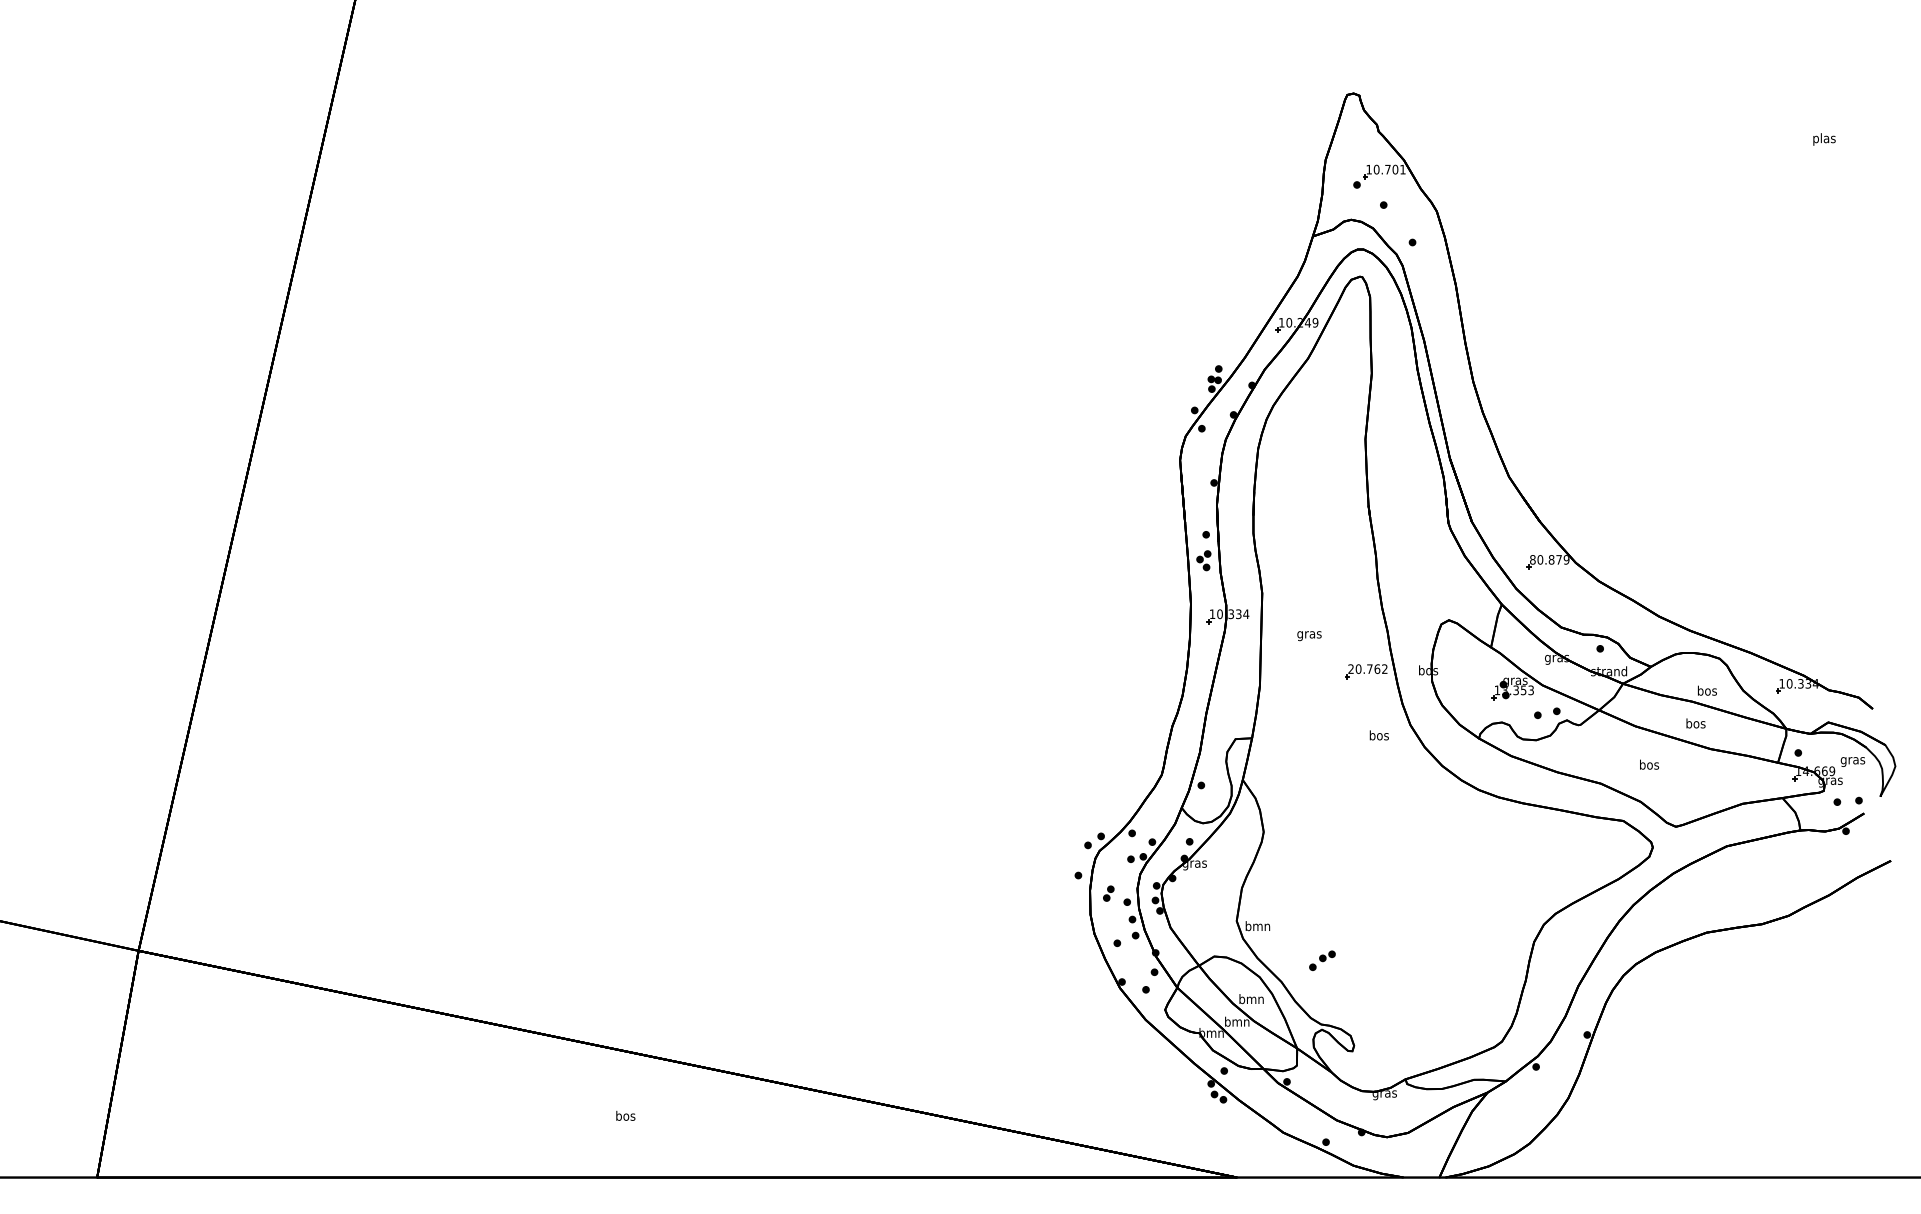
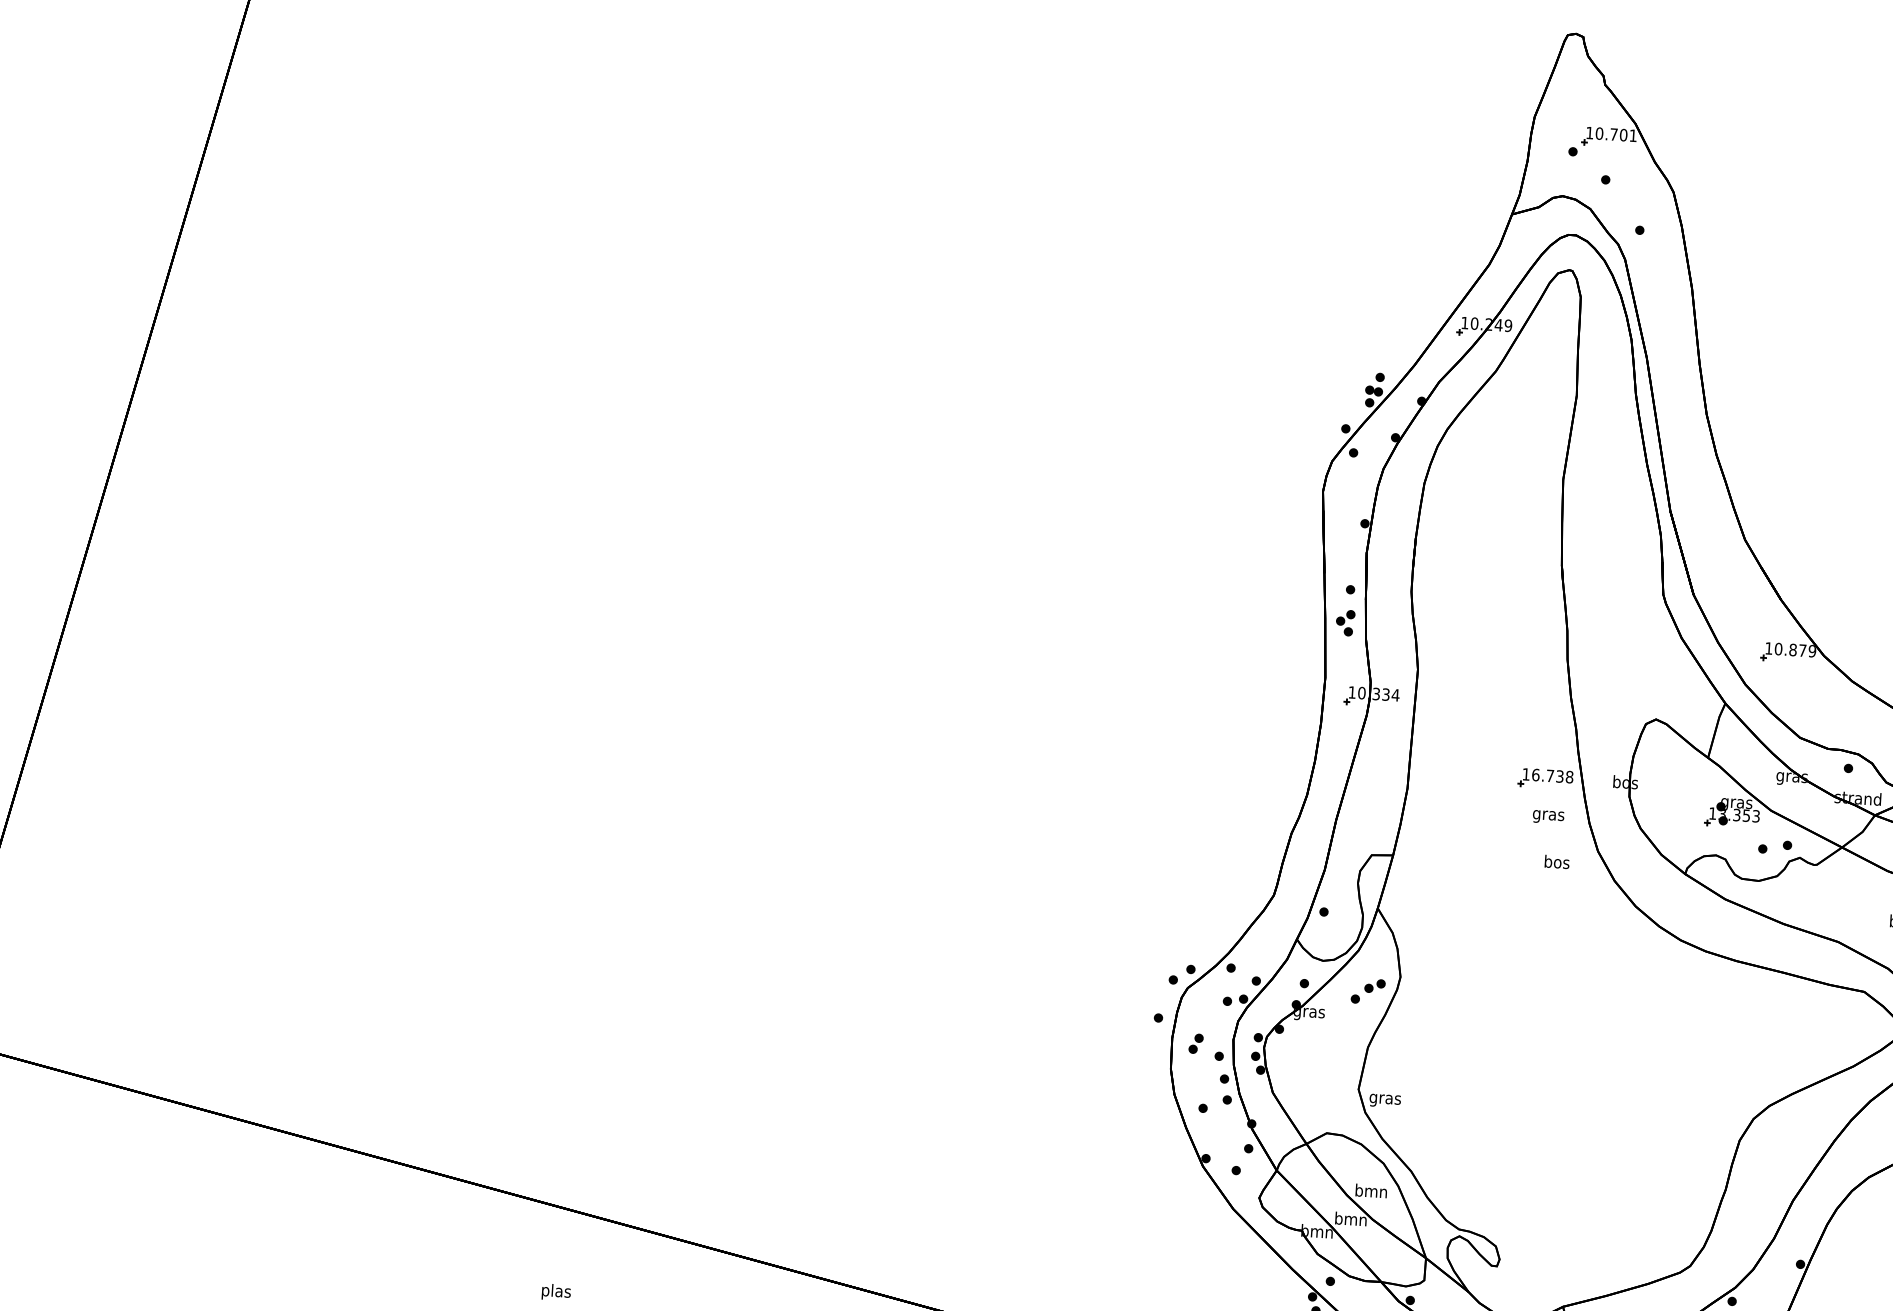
text: (1532, 559) -> (1768, 648), 80.879 -> 10.879
text: (1309, 636) -> (1548, 817), moved
text: (1367, 668) -> (1547, 774), 20.762 -> 16.738
text: (1257, 927) -> (1384, 1099), bmn -> gras
part: (1322, 960) -> (1368, 991), moved
text: (625, 1116) -> (556, 1291), bos -> plas

